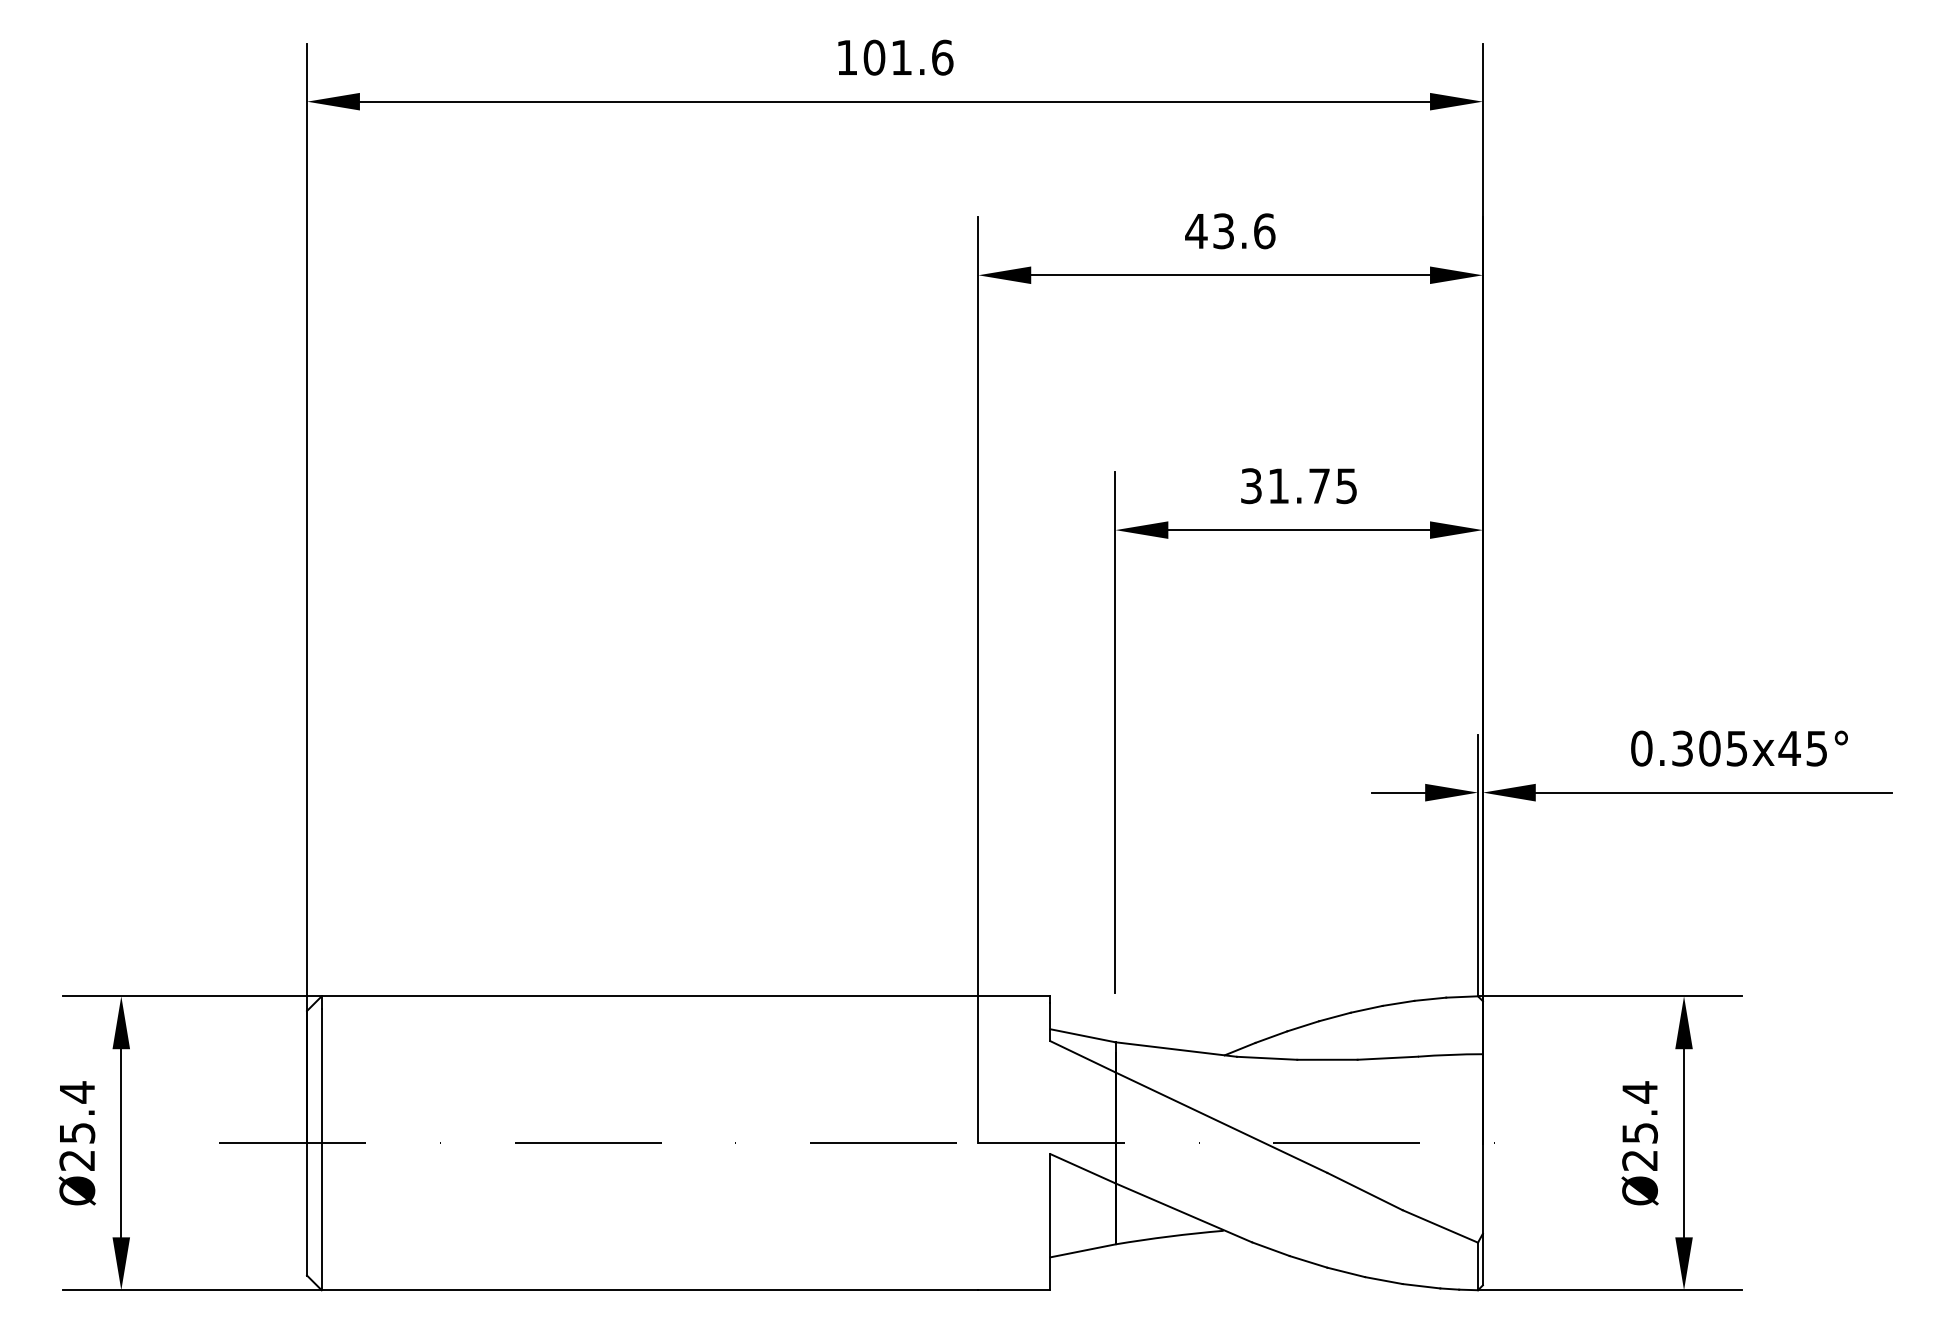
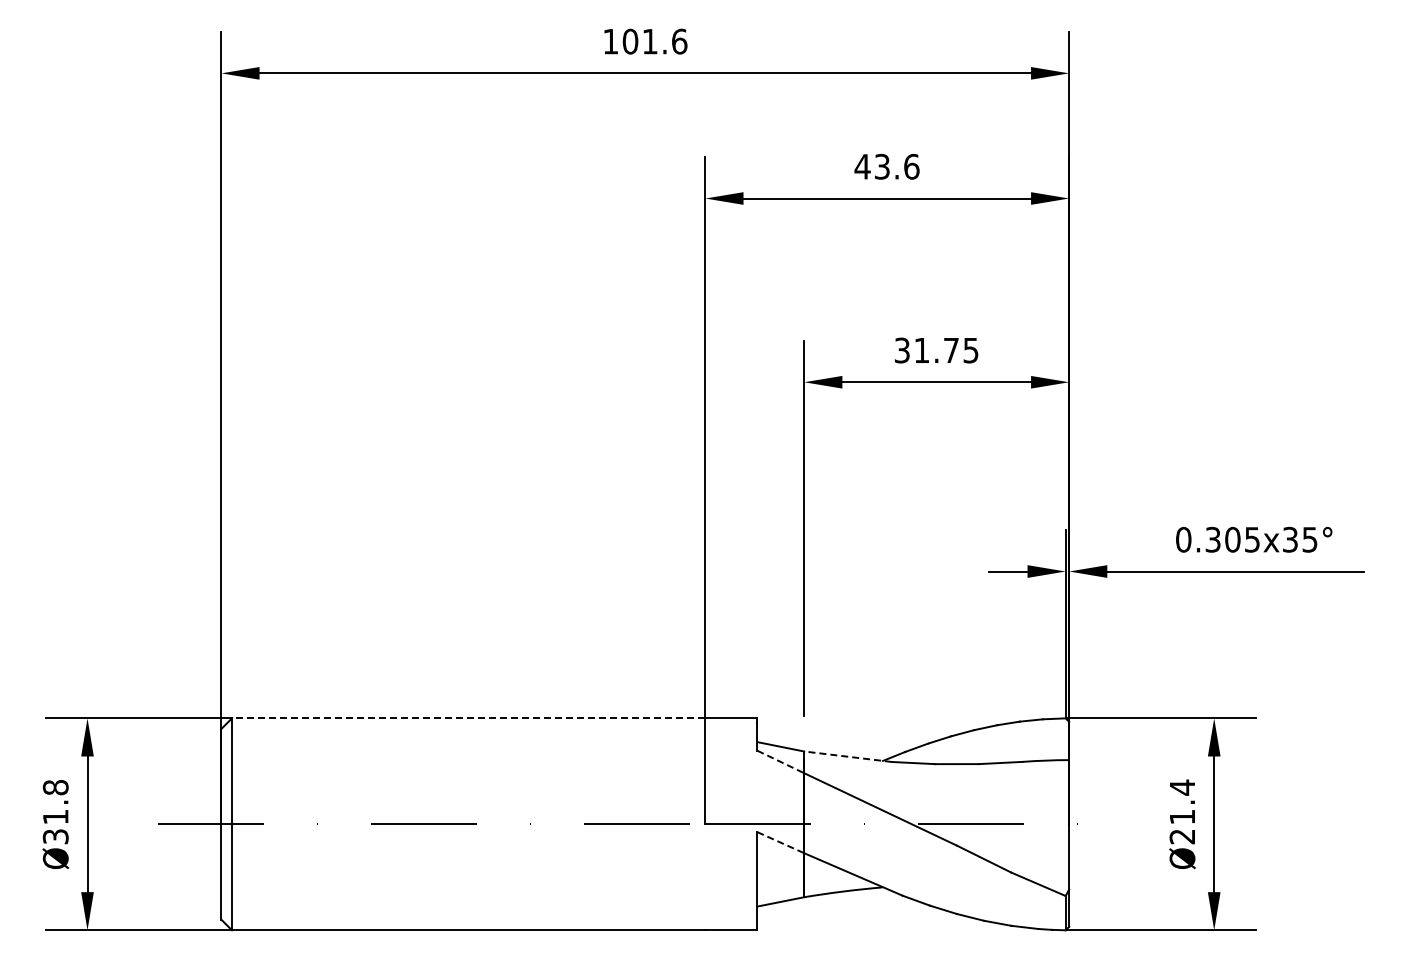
text: (1789, 748) -> (1290, 539), 0.305x45° -> 0.305x35°
line: (649, 996) -> (468, 718), solid -> dashed
line: (1175, 1049) -> (847, 756), solid -> dashed
line: (1083, 1057) -> (781, 762), solid -> dashed
text: (76, 1125) -> (55, 811), Ø25.4 -> Ø31.8
text: (1640, 1133) -> (1182, 817), Ø25.4 -> Ø21.4
line: (1082, 1168) -> (780, 842), solid -> dashed

